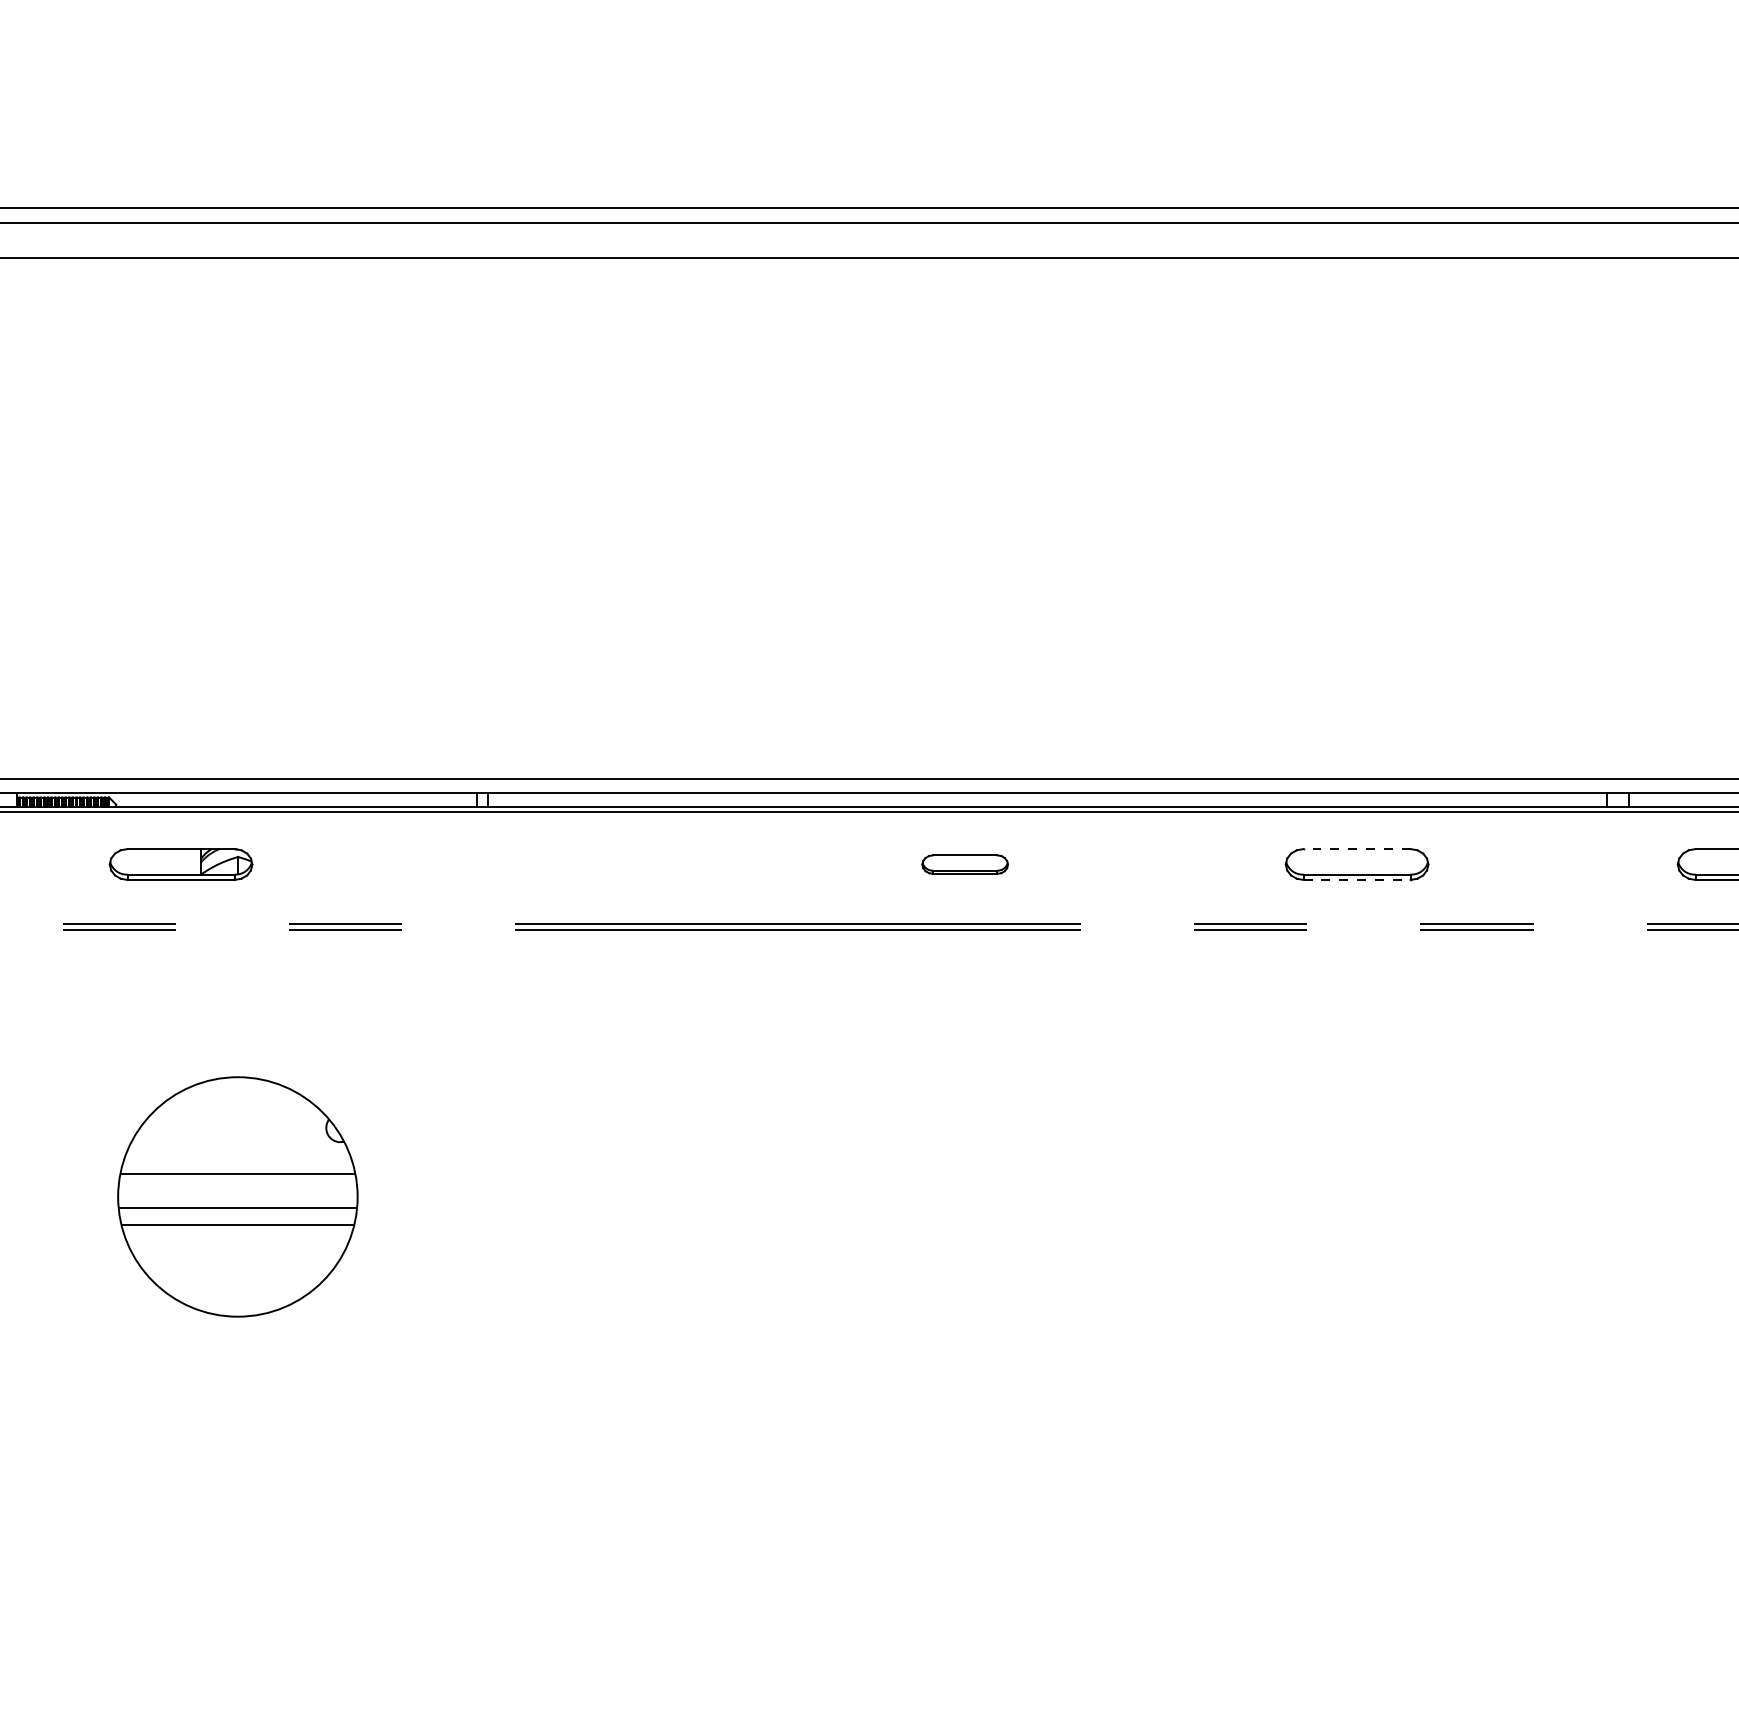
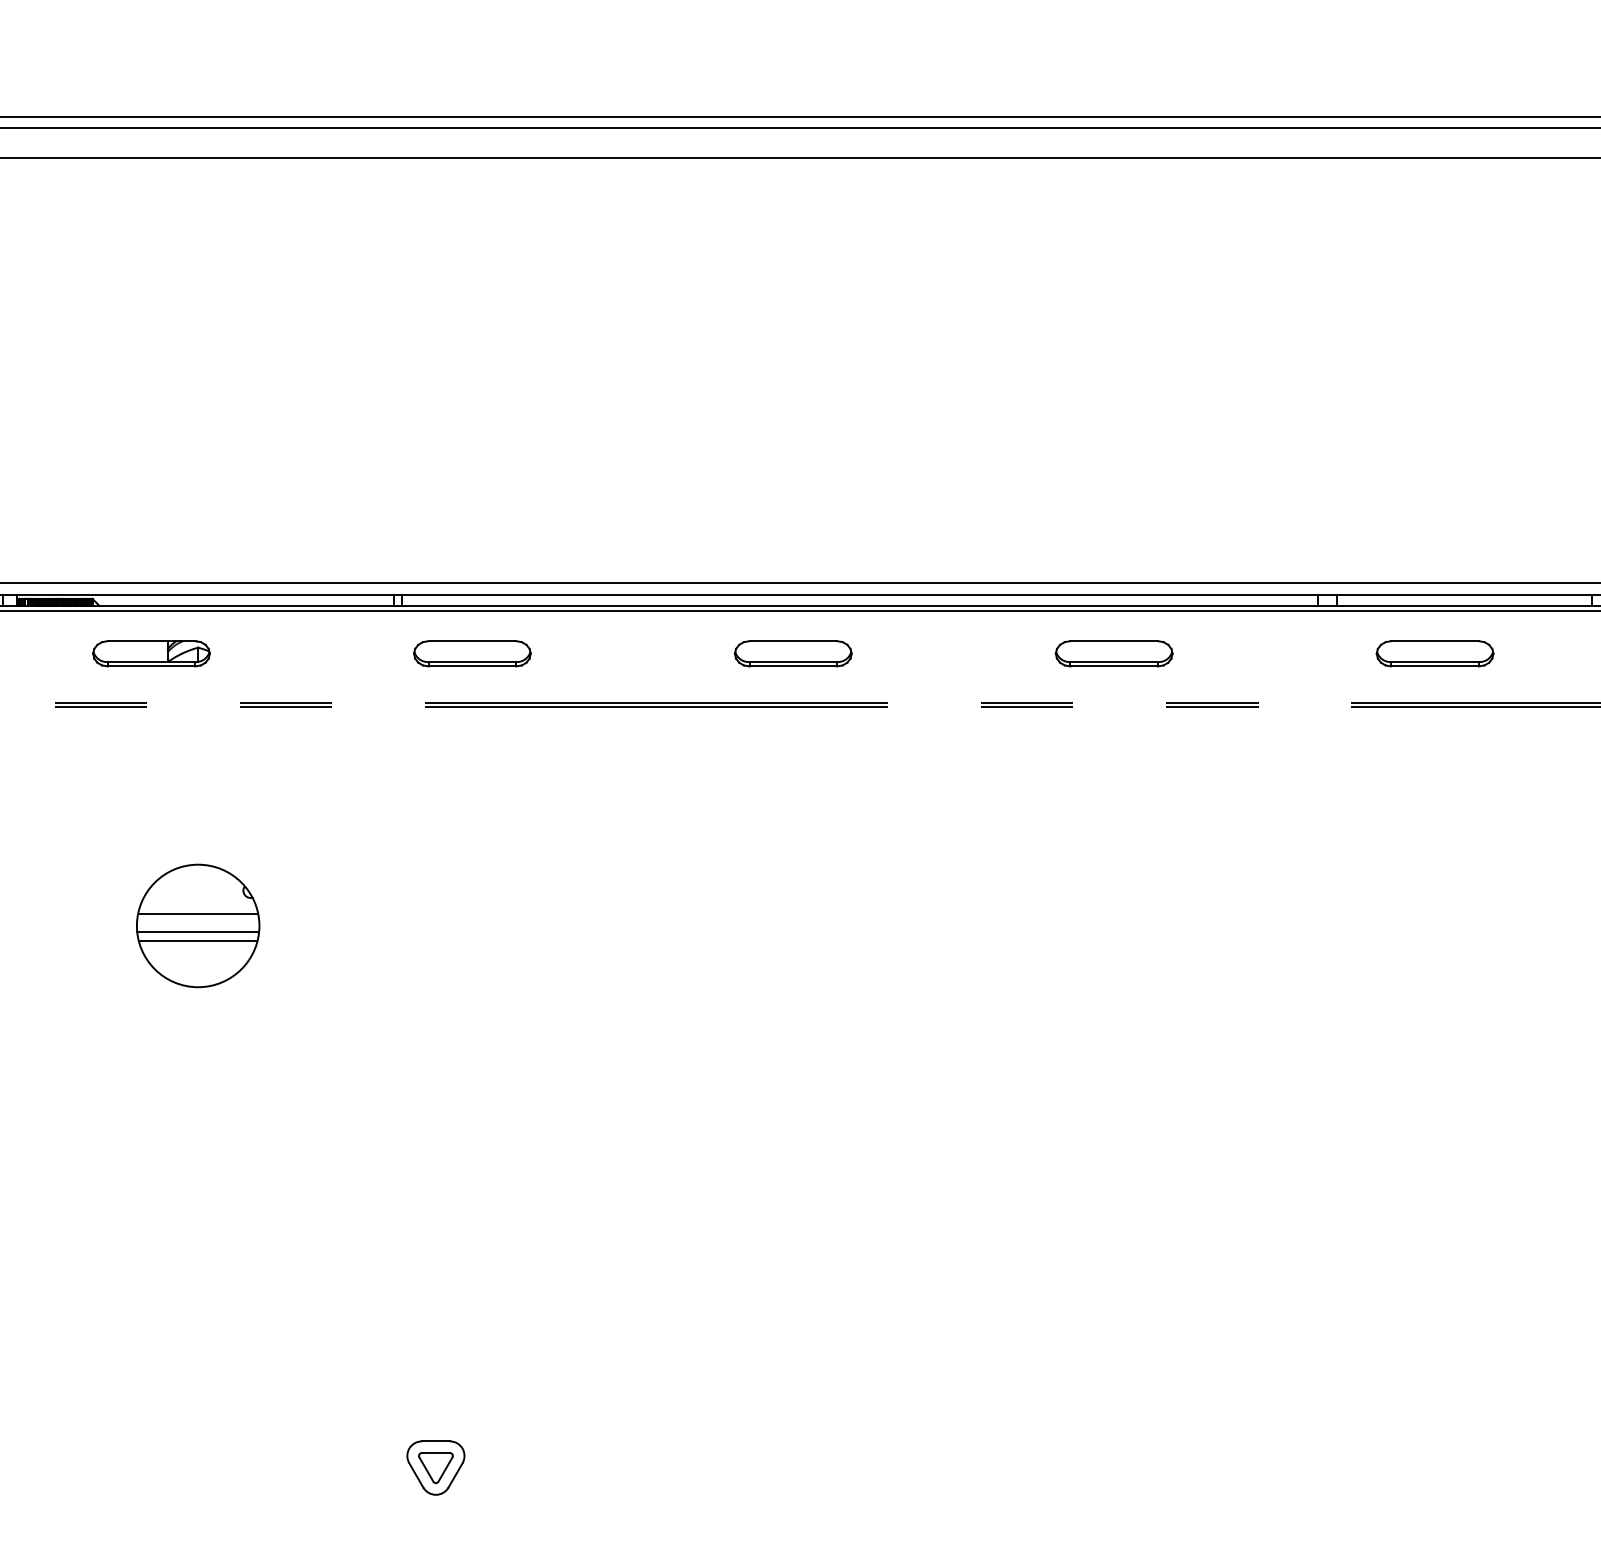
line: (1357, 849) -> (1114, 641), dashed -> solid
part: (573, 864) -> (472, 653), added
part: (965, 864) -> (793, 653), size x1.67
line: (1357, 880) -> (1114, 666), dashed -> solid
part: (238, 1196) -> (198, 925), size x0.62

